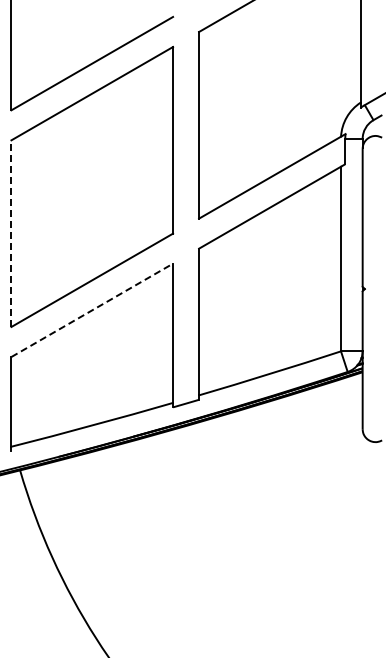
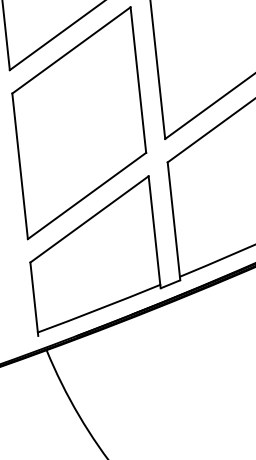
line: (11, 233) -> (20, 166), dashed -> solid
line: (92, 310) -> (89, 219), dashed -> solid

